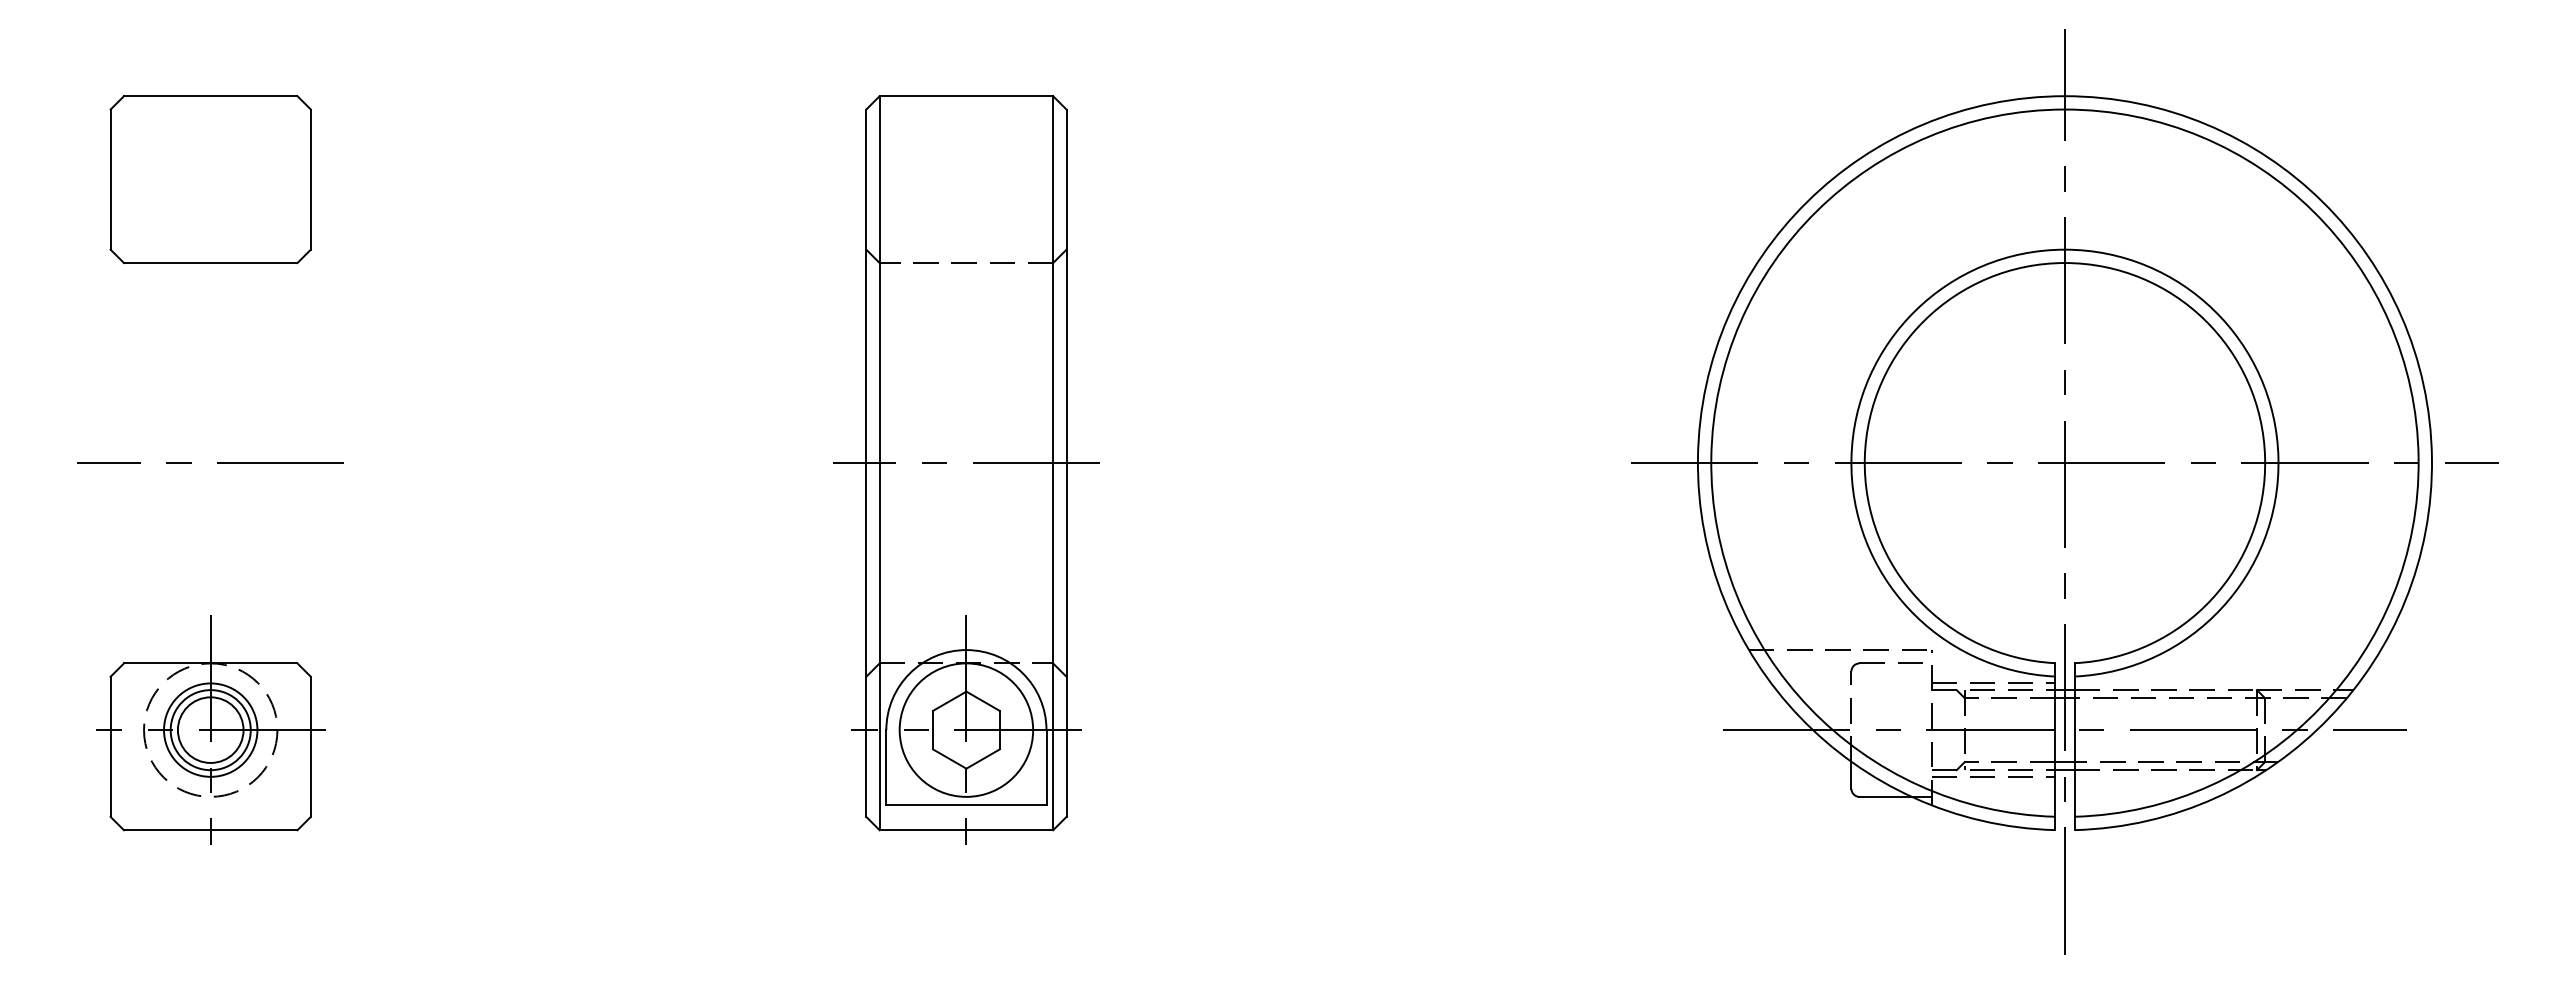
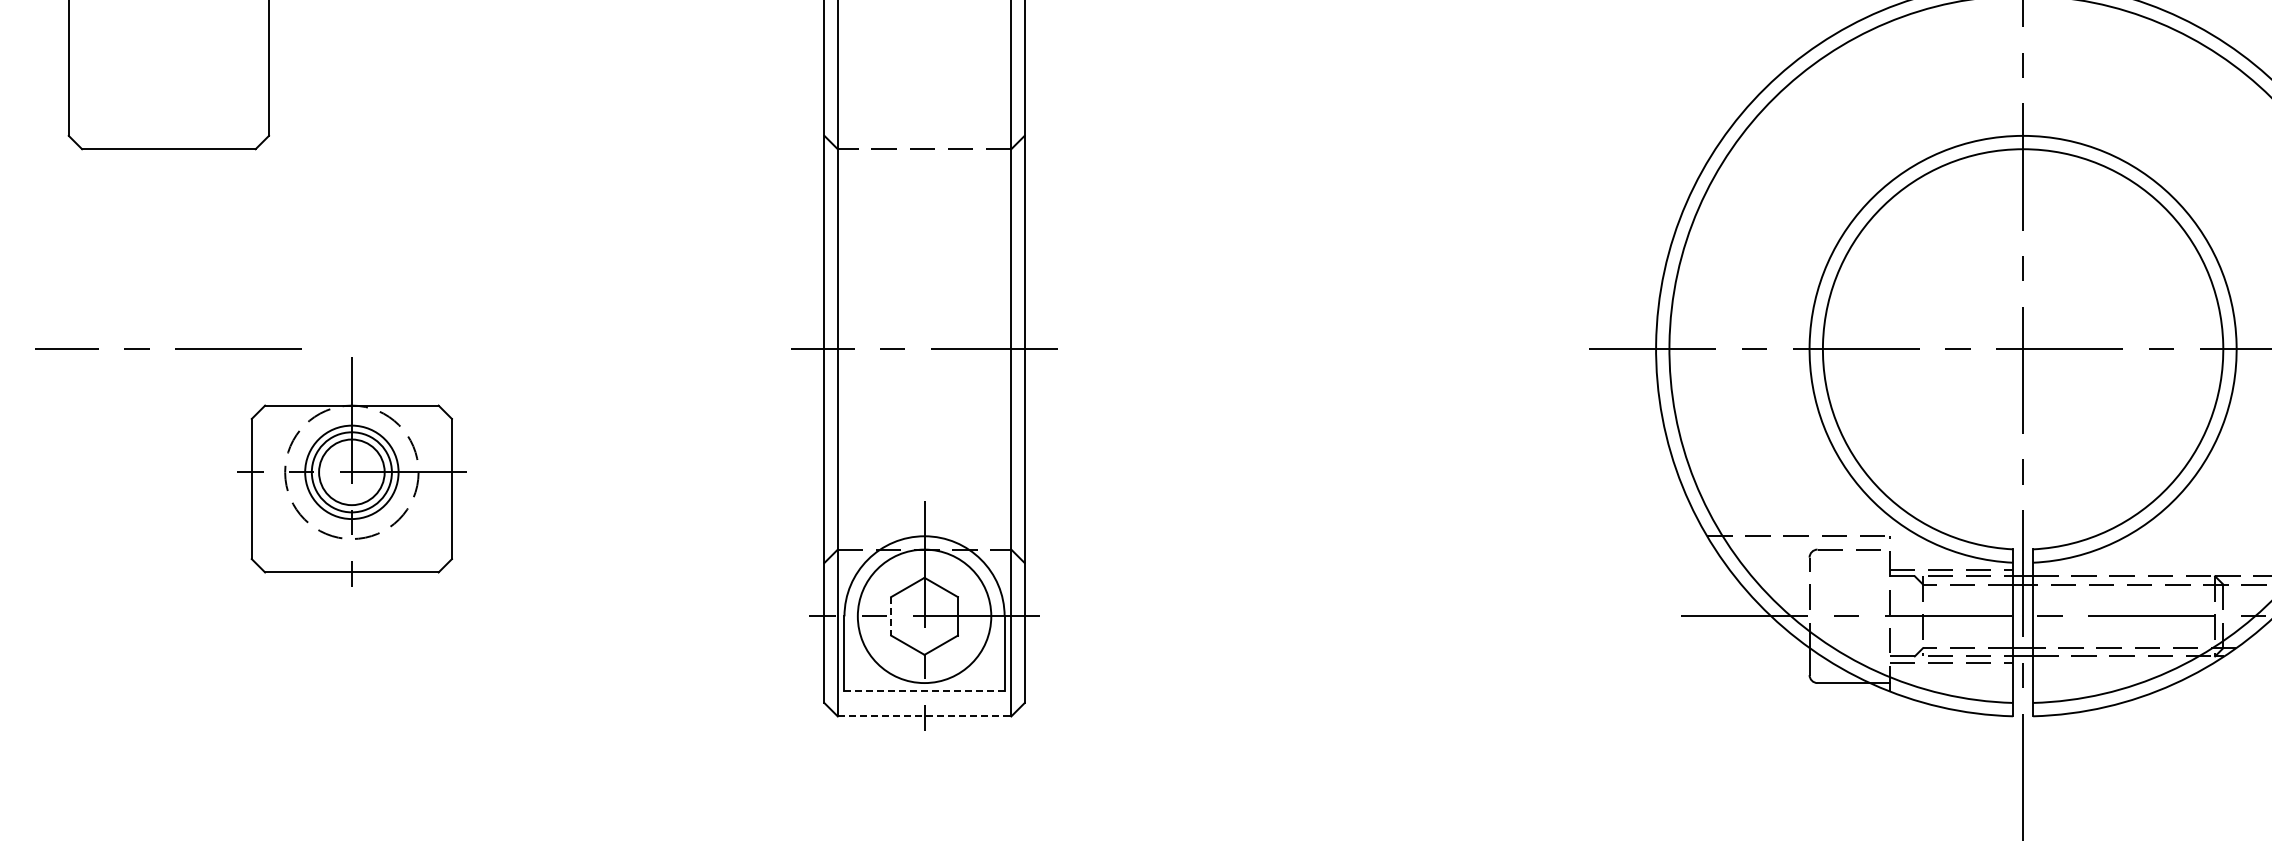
part: (210, 729) -> (351, 471), moved
line: (933, 730) -> (891, 616), solid -> dashed
line: (965, 805) -> (923, 691), solid -> dashed
line: (966, 830) -> (924, 716), solid -> dashed

